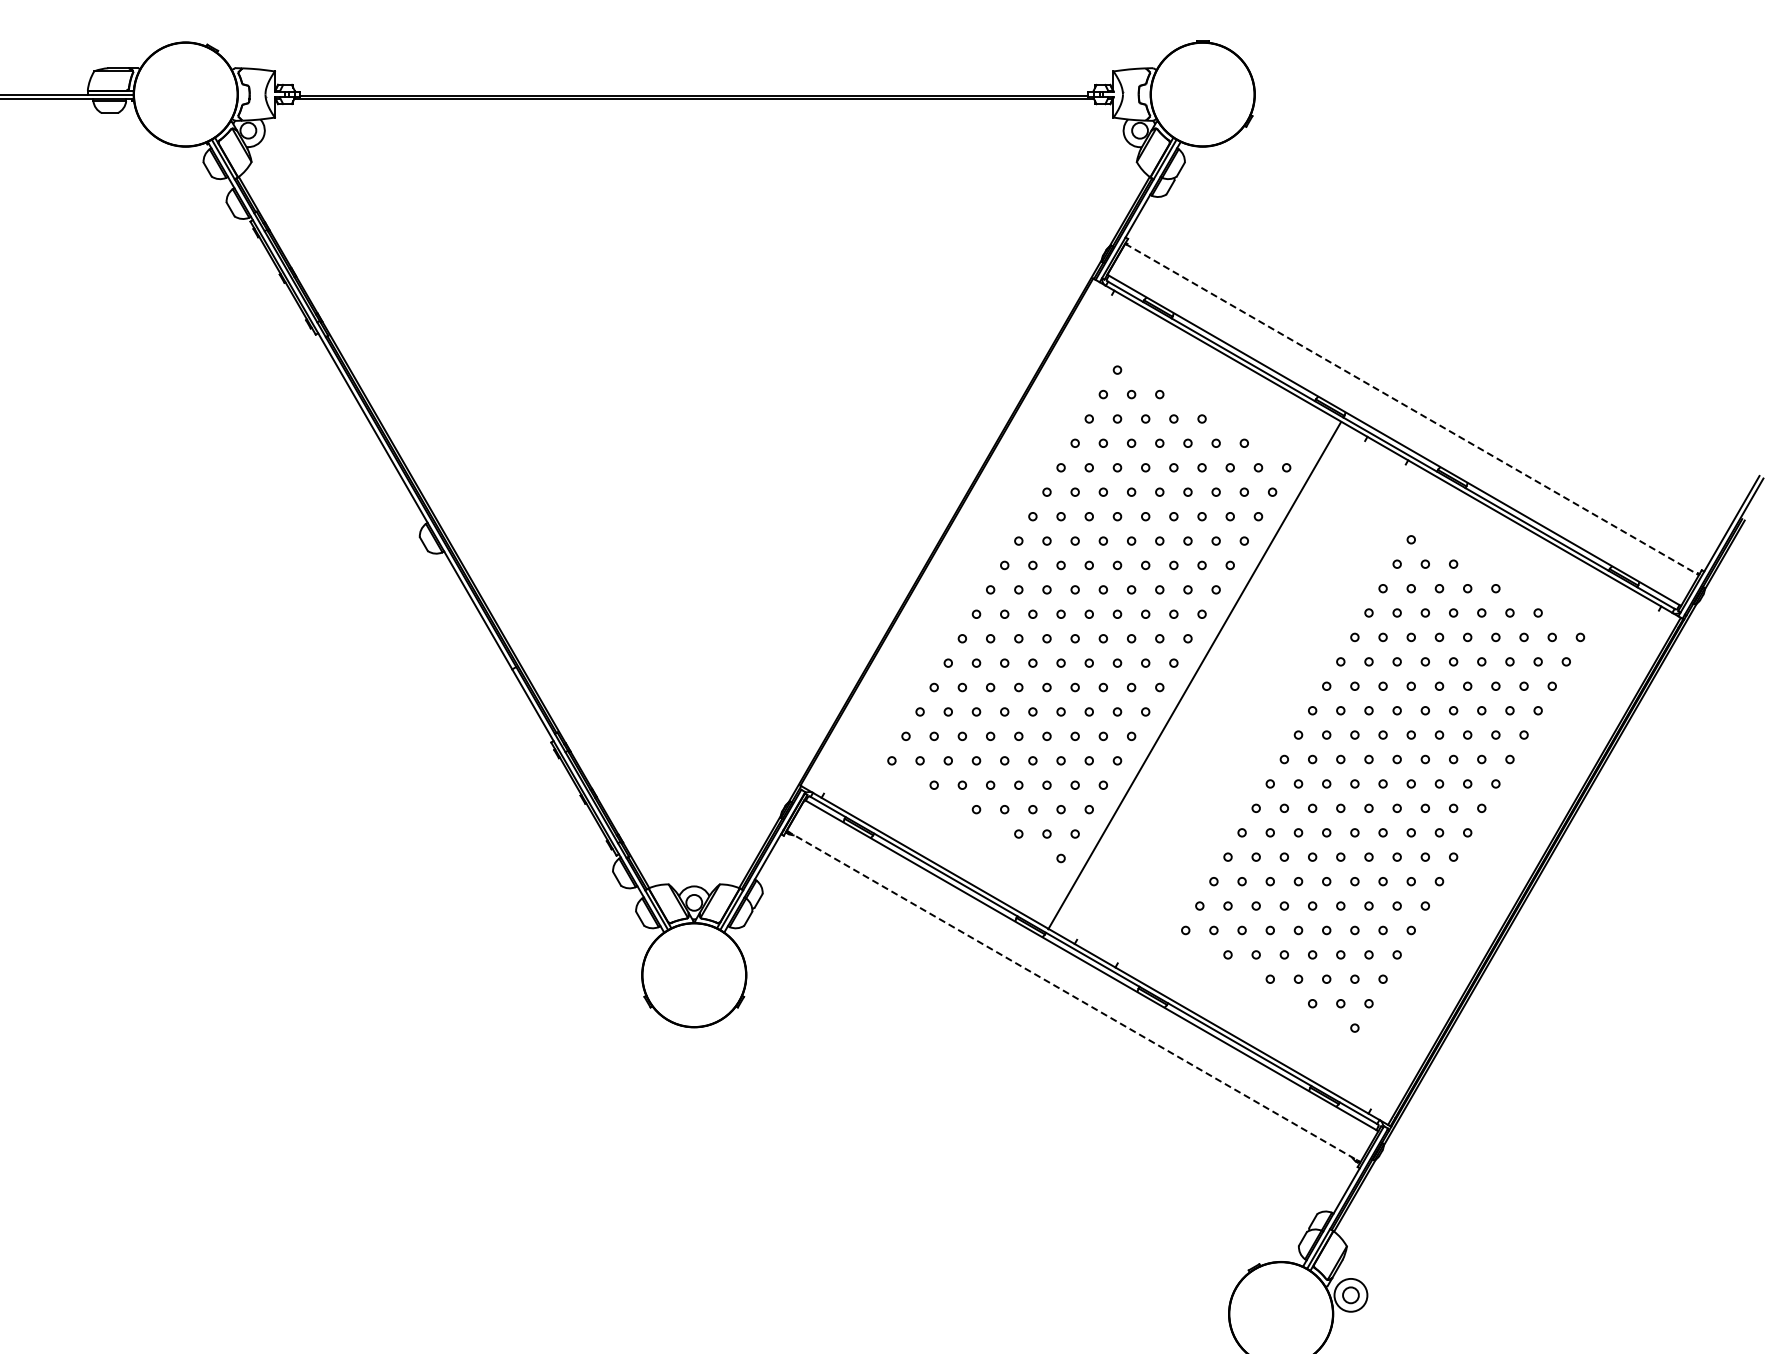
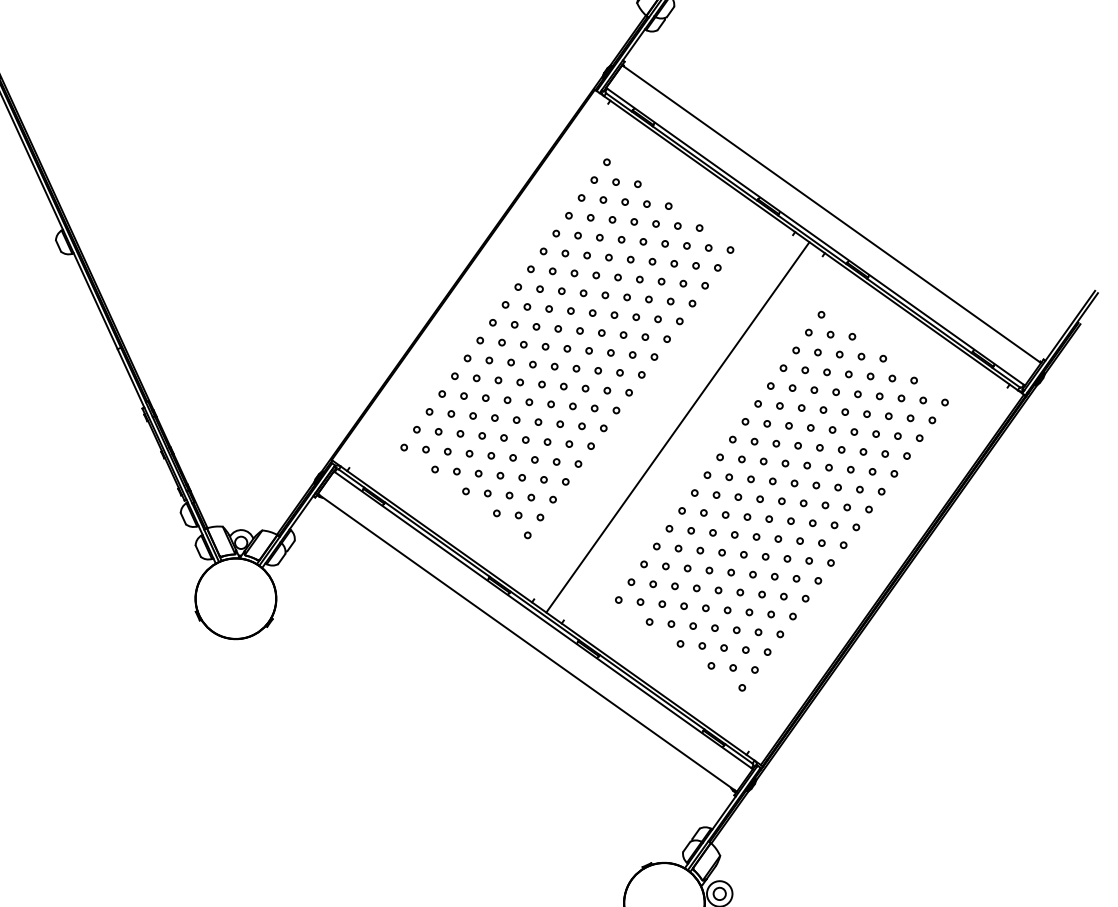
line: (1412, 409) -> (831, 214), dashed -> solid
line: (1194, 675) -> (677, 427), moved
line: (1074, 996) -> (528, 642), dashed -> solid

